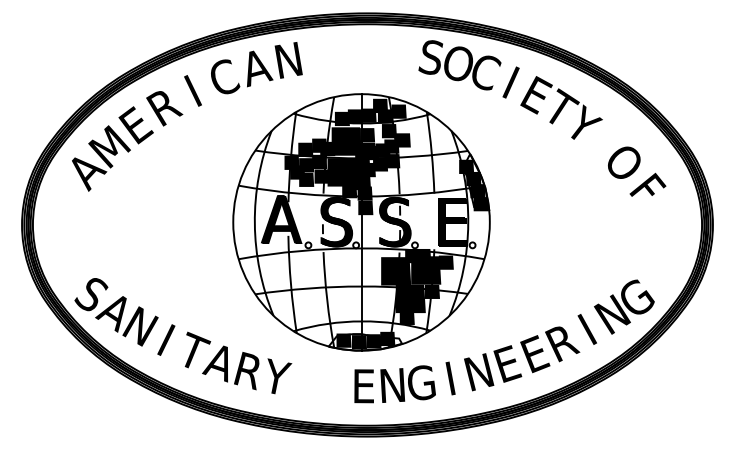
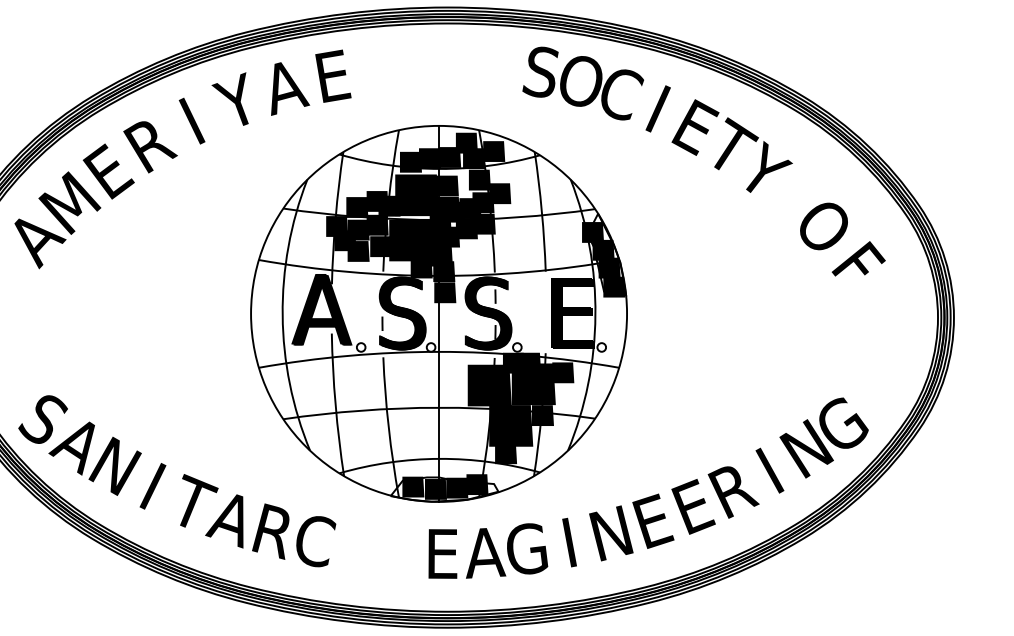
text: (288, 60) -> (331, 76), N -> E
text: (223, 75) -> (236, 98), C -> Y
text: (278, 376) -> (317, 539), Y -> C
text: (393, 385) -> (485, 552), N -> A

